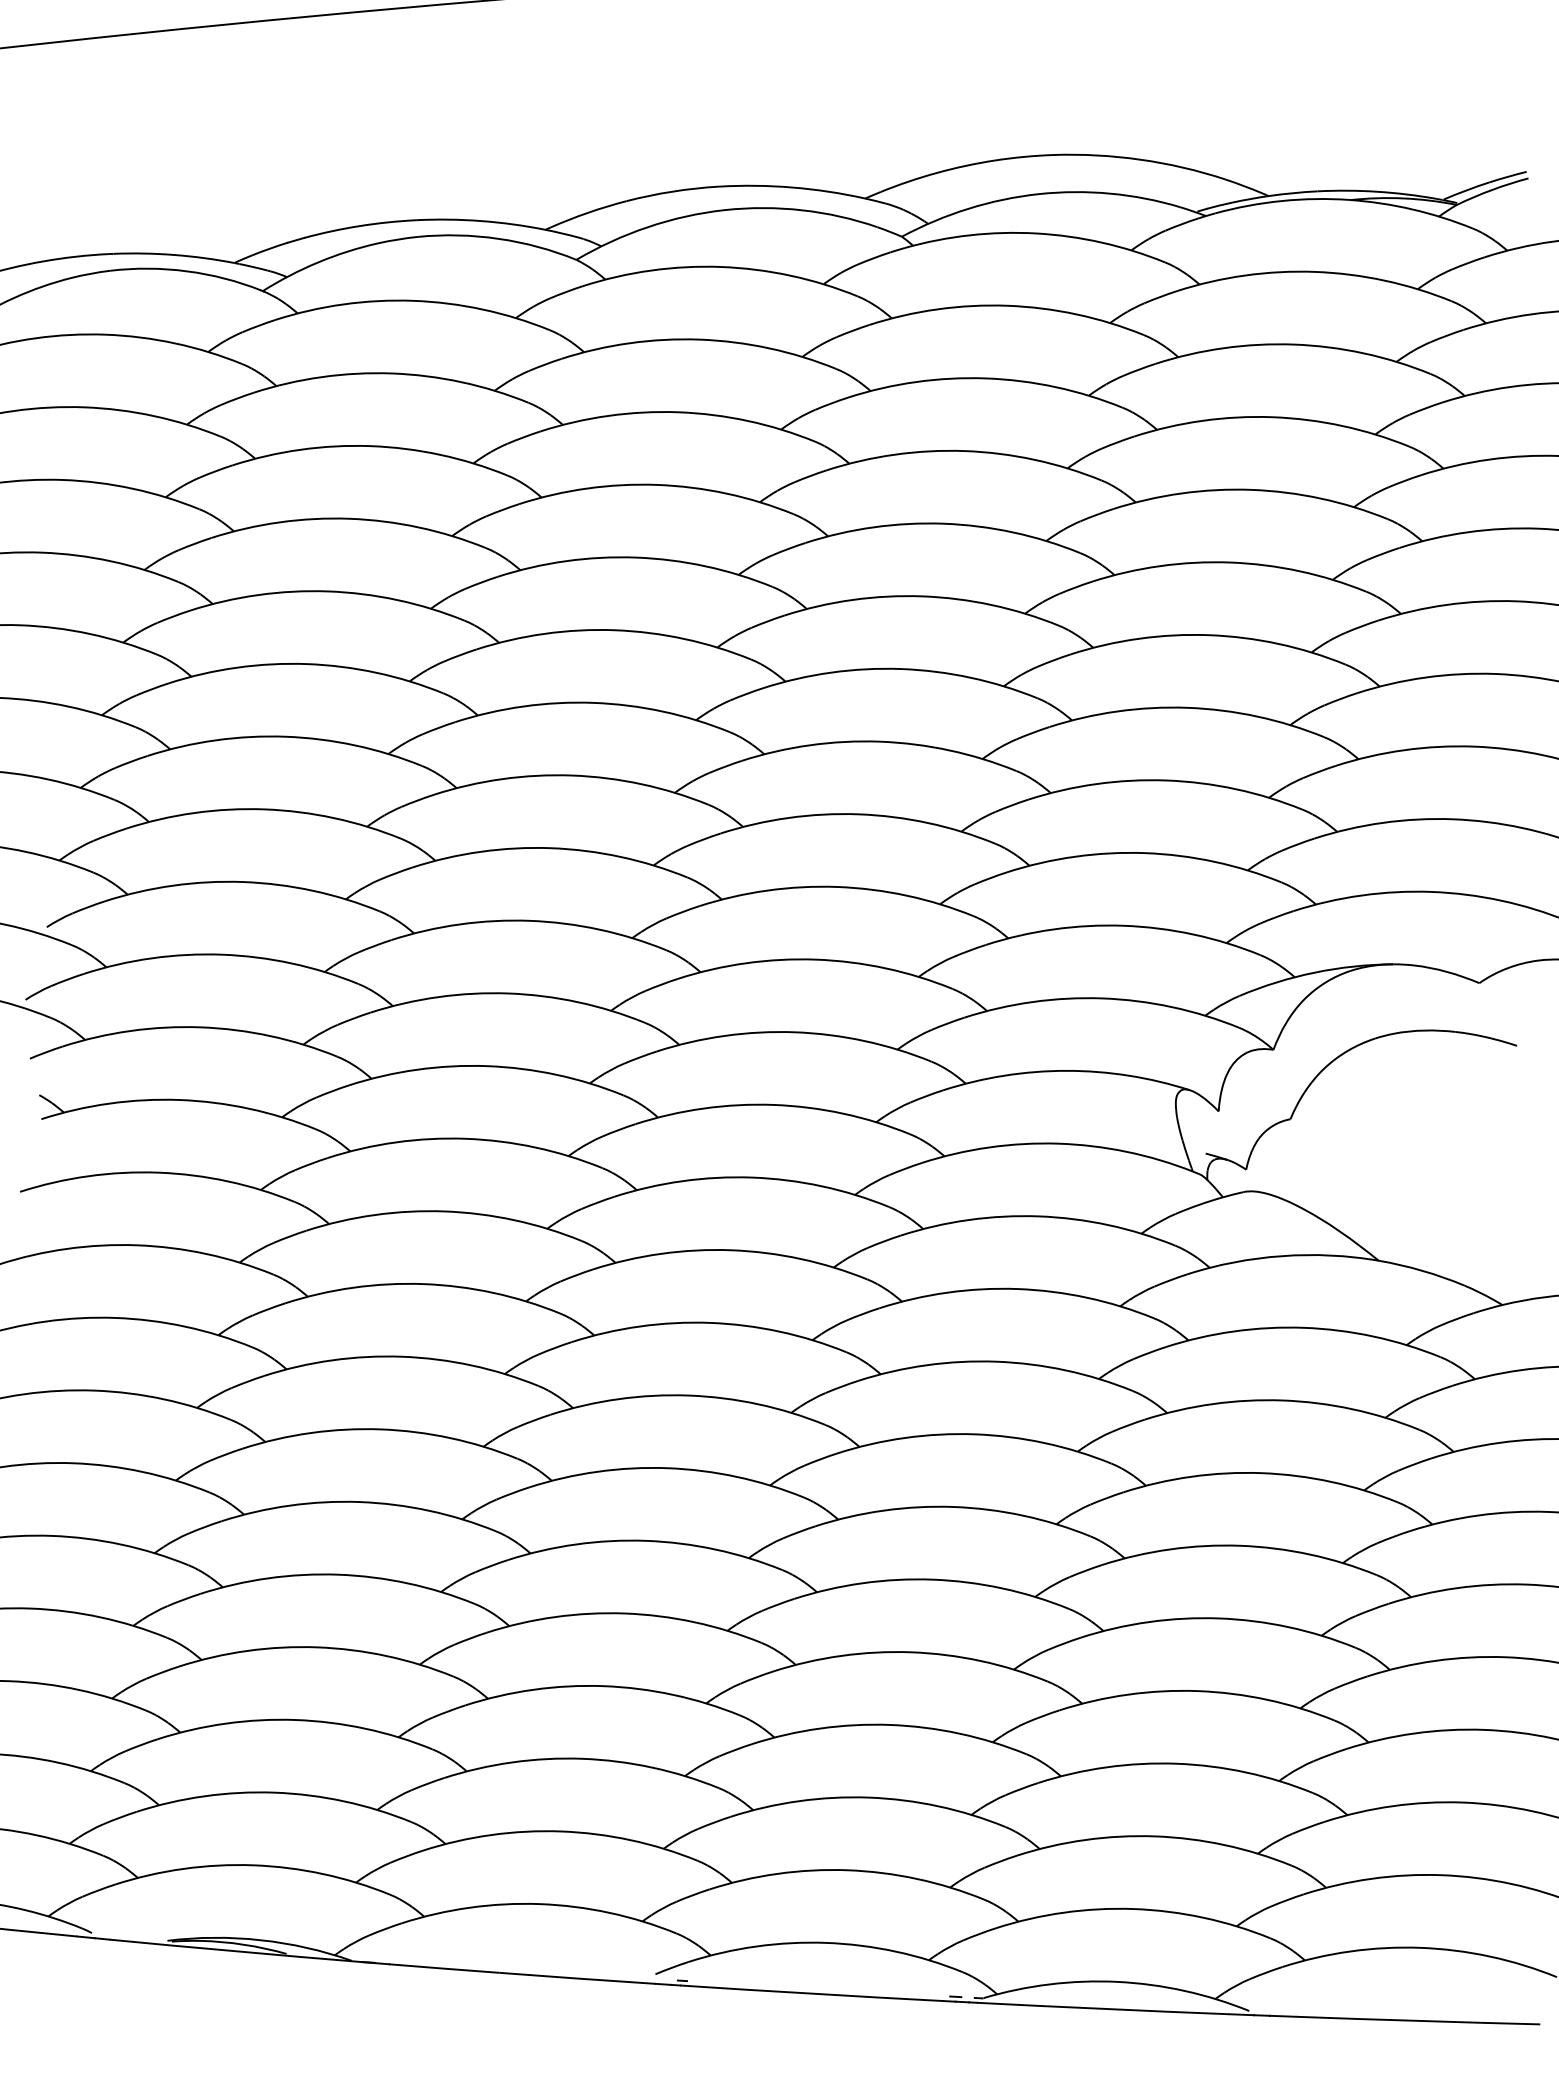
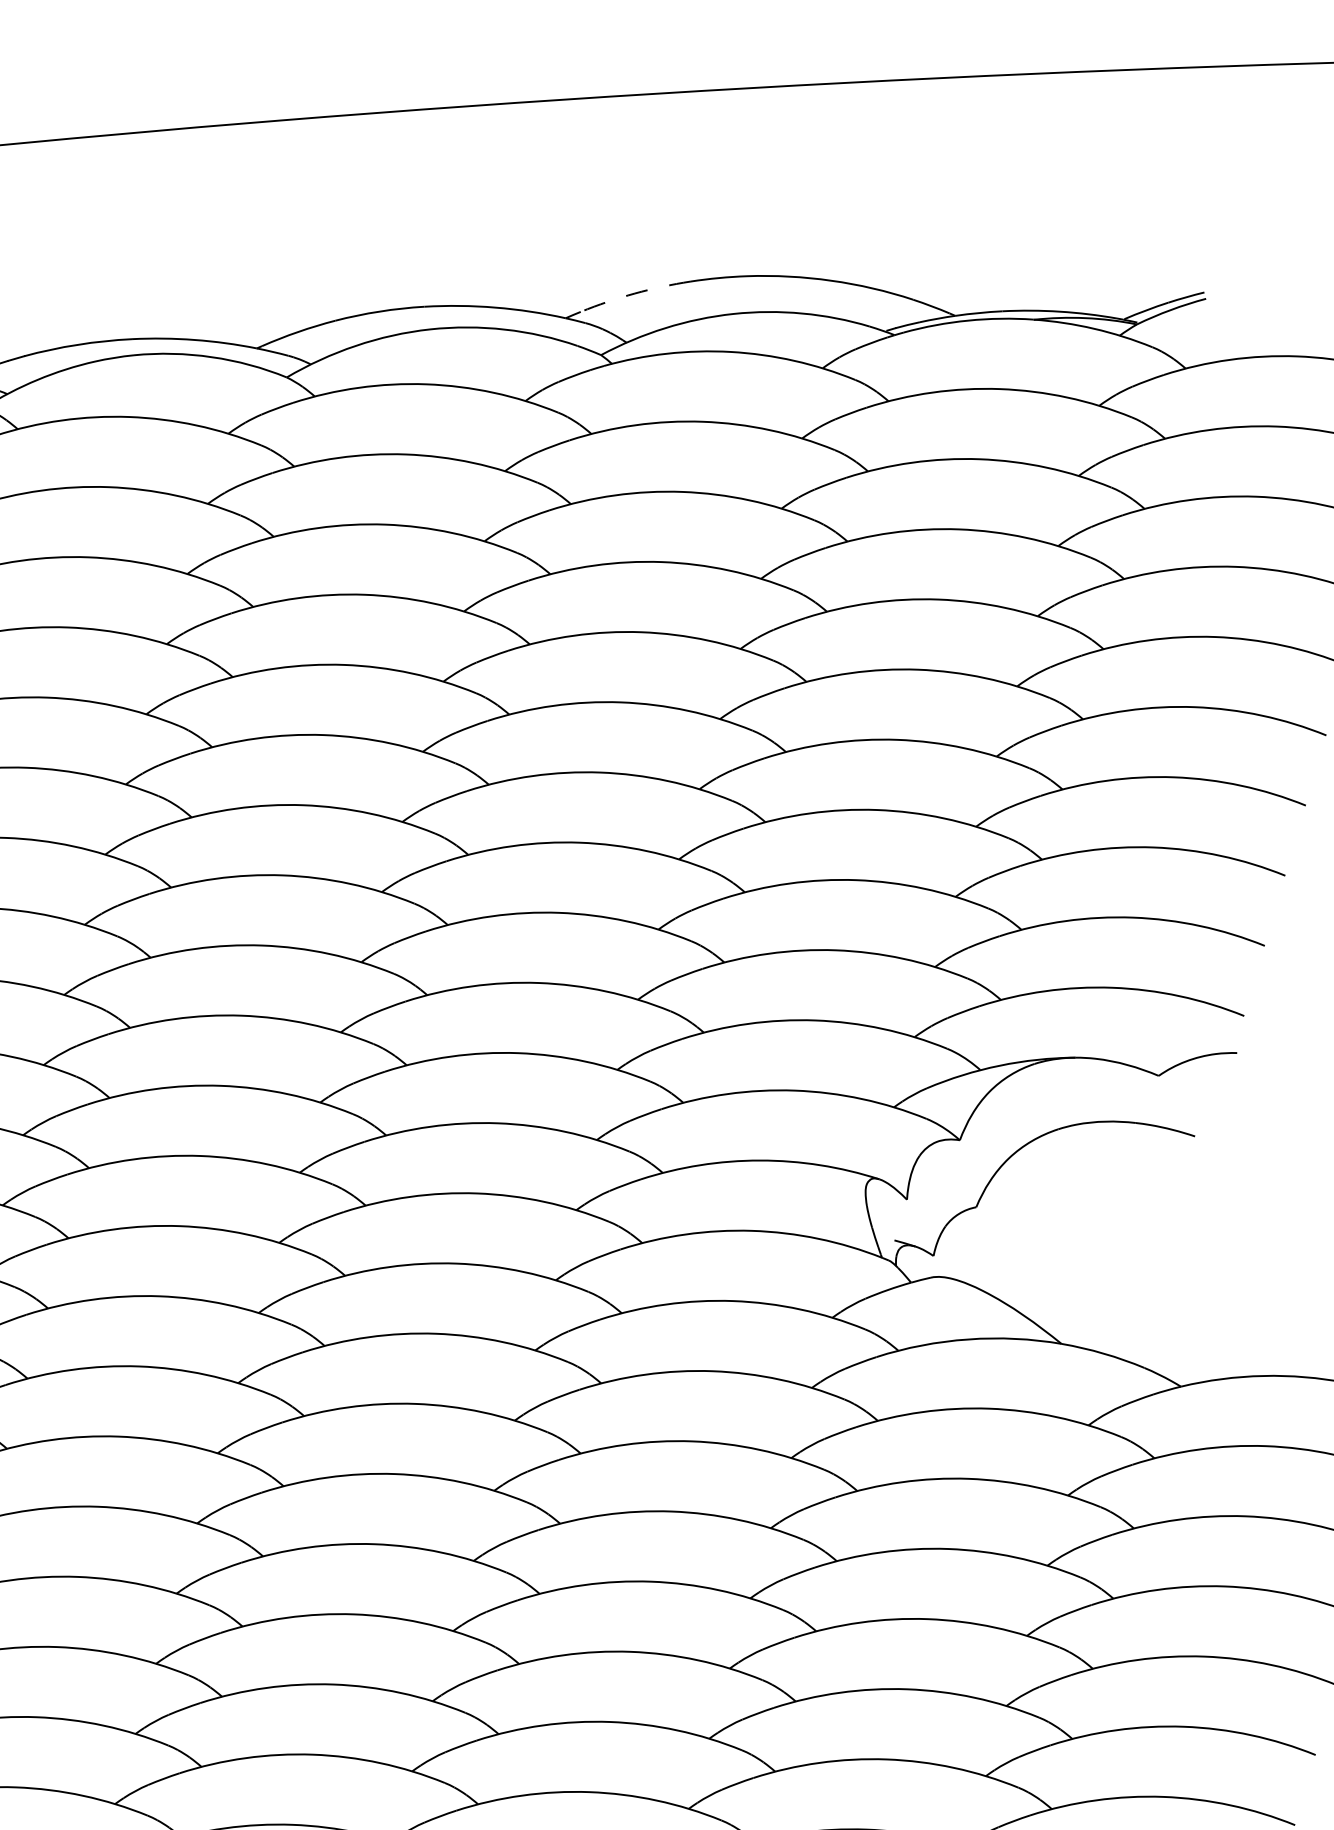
arc: (936, 172) -> (634, 293), solid -> dashed

